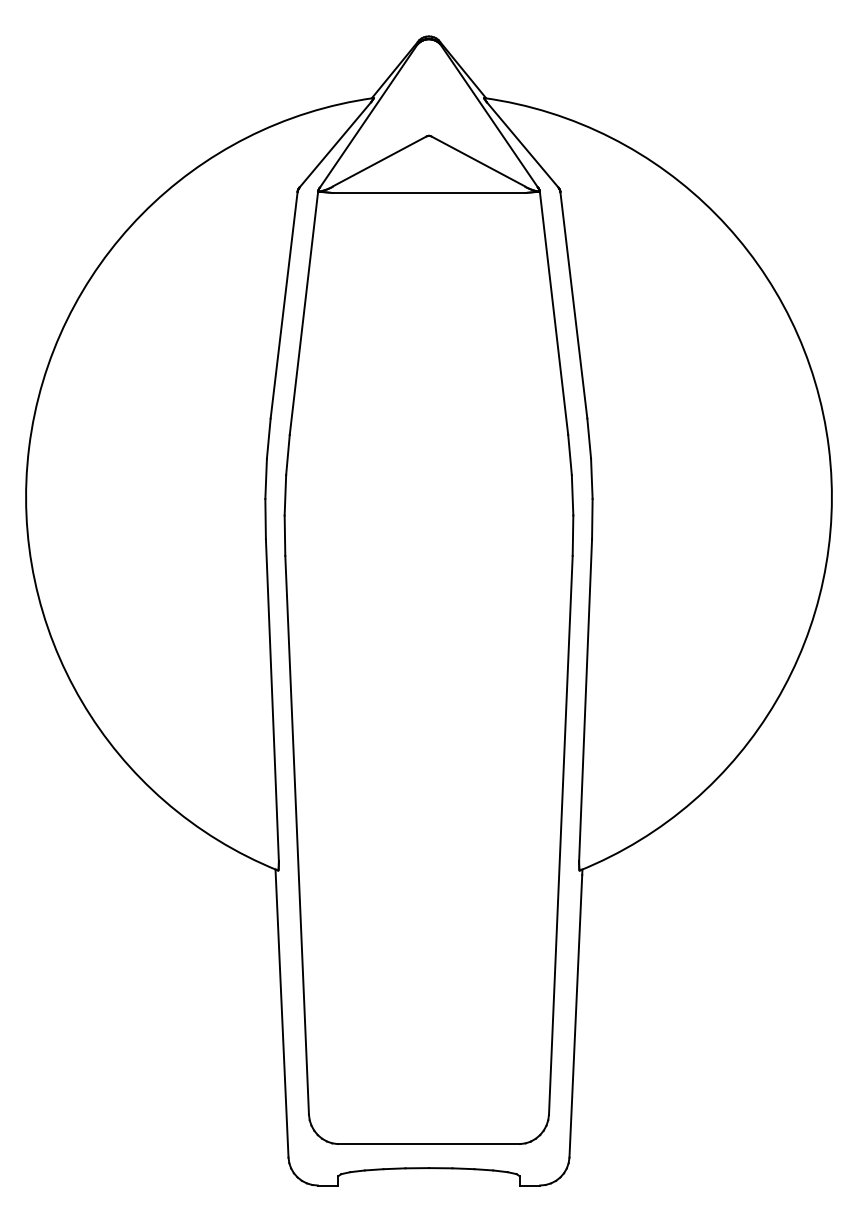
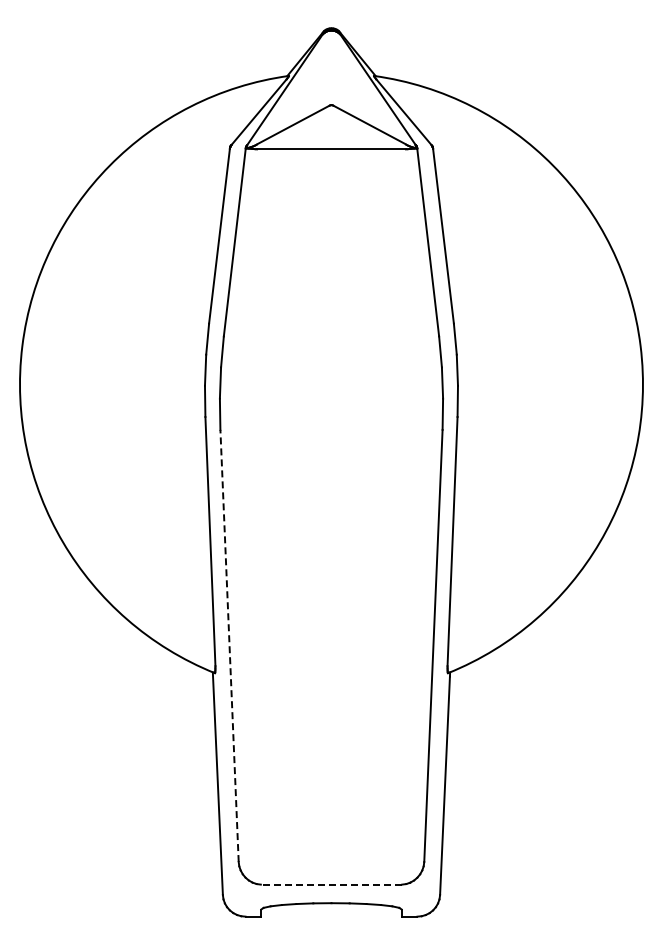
line: (297, 834) -> (229, 645), solid -> dashed
line: (429, 1143) -> (331, 884), solid -> dashed

